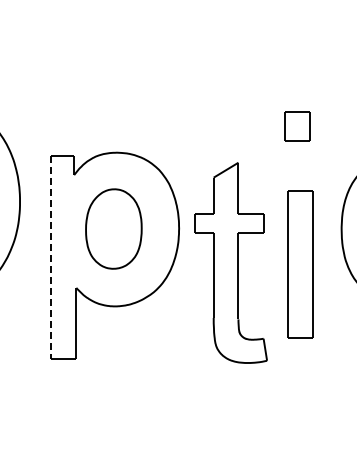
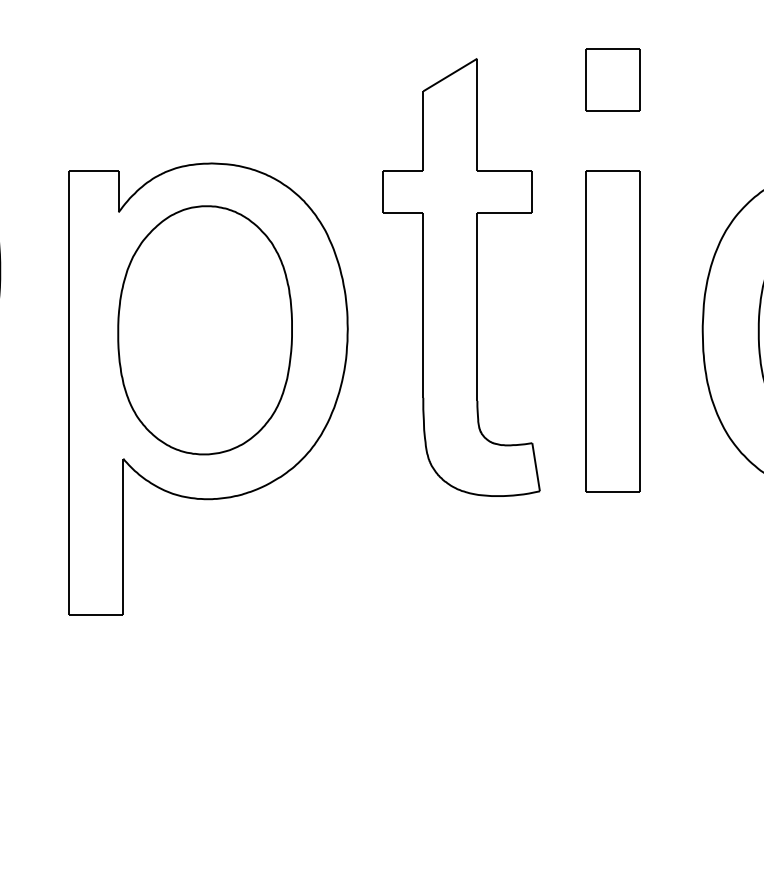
part: (297, 126) -> (612, 80), moved
part: (113, 228) -> (204, 329), size x1.43
line: (51, 257) -> (68, 392), dashed -> solid
part: (230, 262) -> (459, 276), moved
part: (300, 264) -> (612, 331), moved

